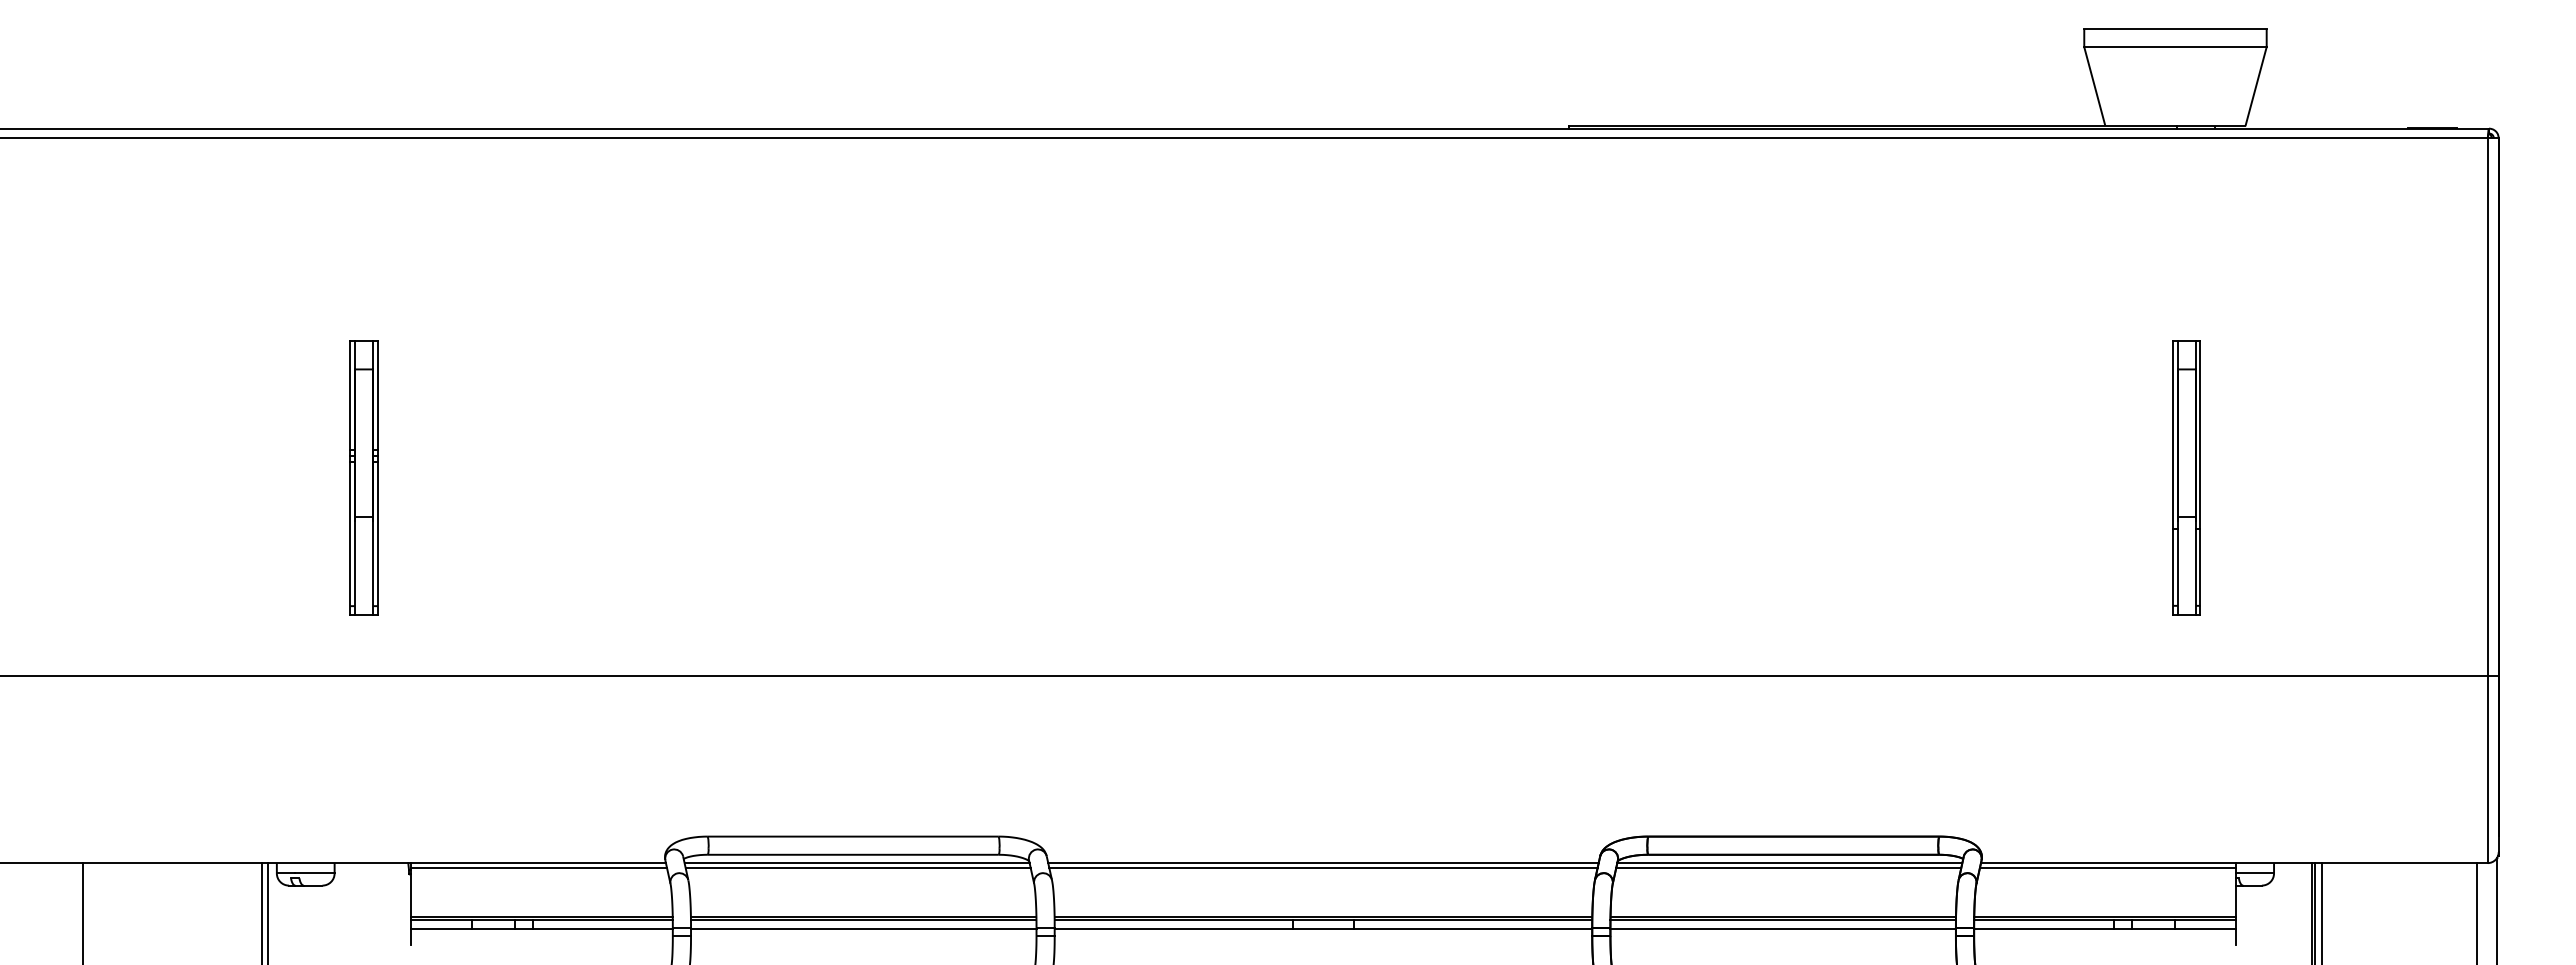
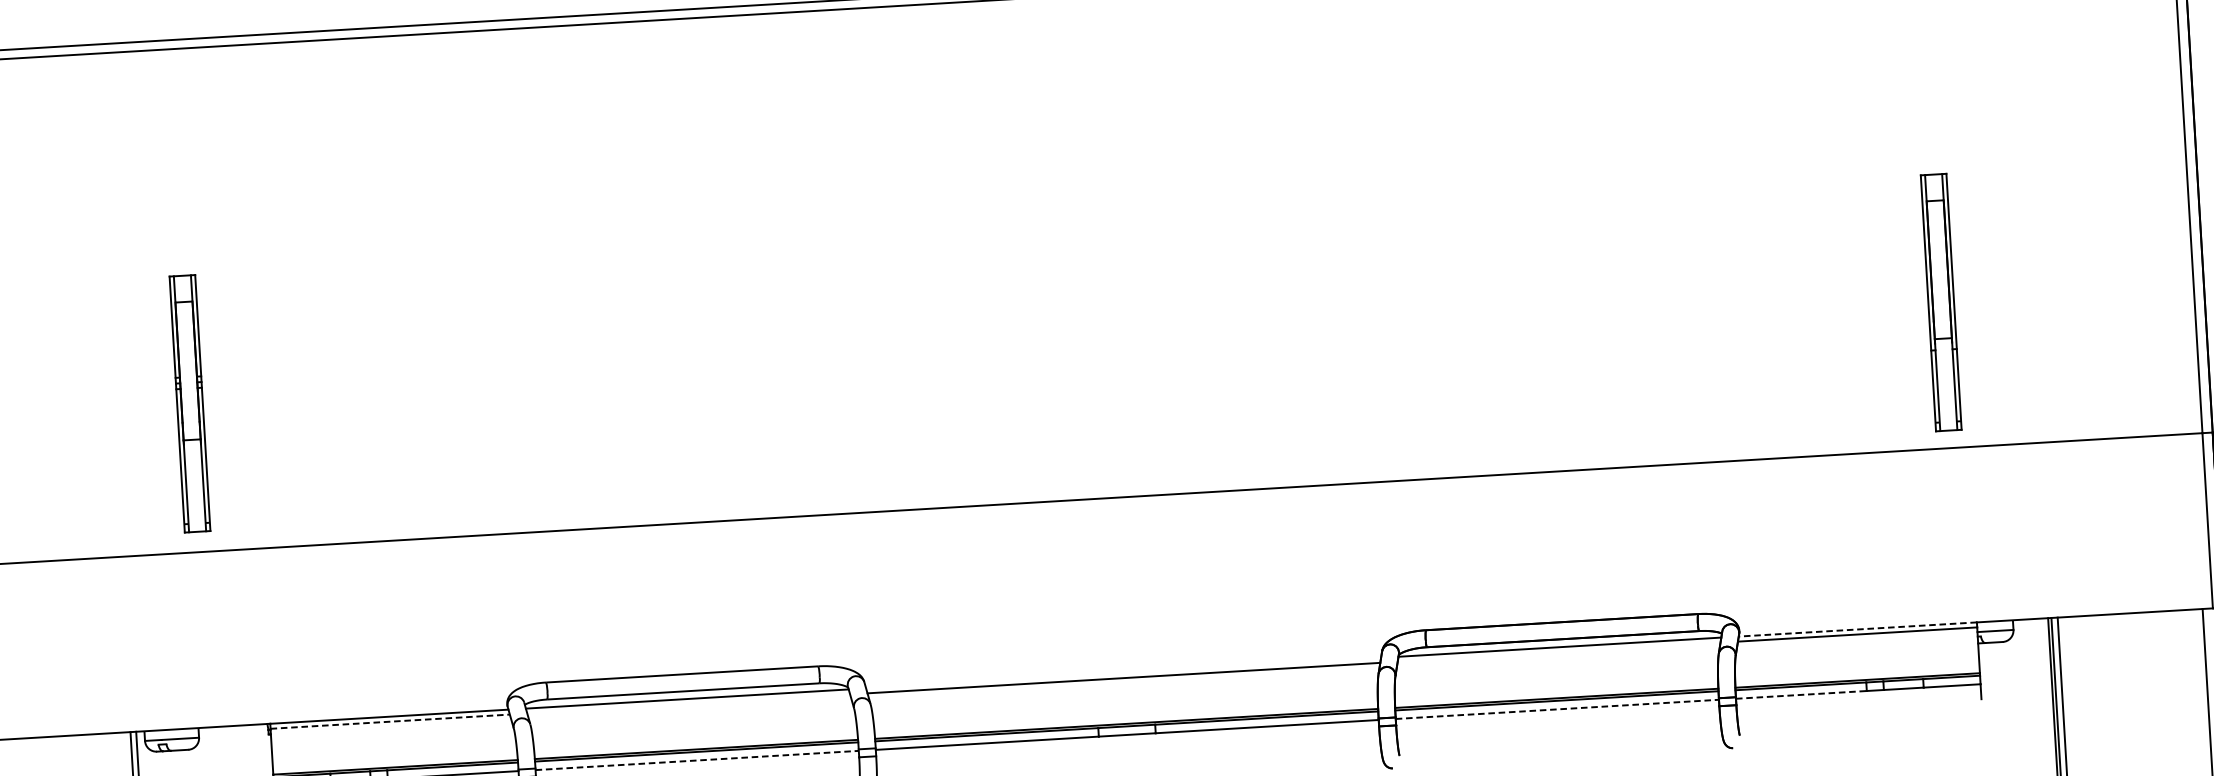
part: (363, 477) -> (189, 403), moved
part: (2186, 477) -> (1940, 301), moved
line: (1323, 863) -> (1123, 673), removed
line: (2107, 863) -> (1857, 629), solid -> dashed
line: (539, 868) -> (390, 721), solid -> dashed
line: (857, 868) -> (687, 704), removed
line: (1788, 868) -> (1558, 652), removed
line: (863, 929) -> (696, 760), solid -> dashed
line: (1783, 929) -> (1557, 709), solid -> dashed
line: (2044, 929) -> (1801, 695), solid -> dashed

